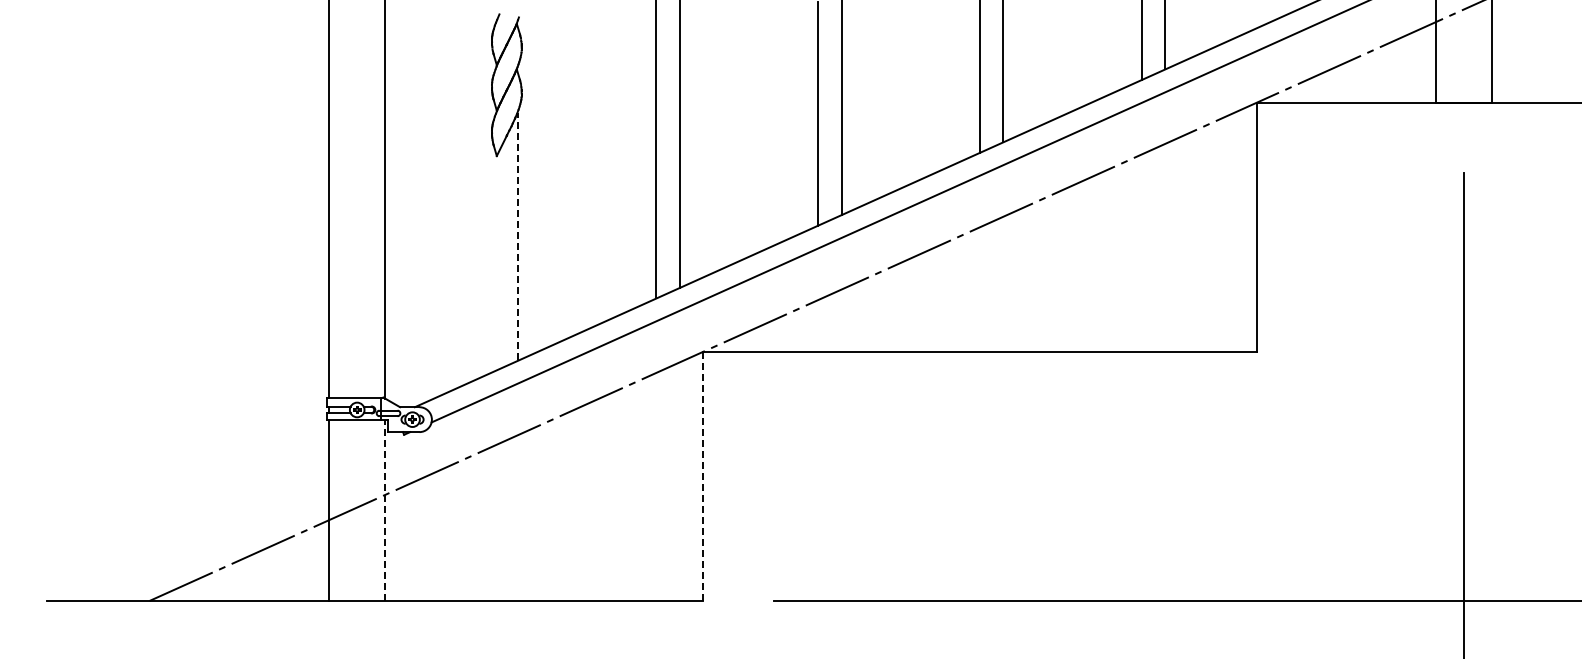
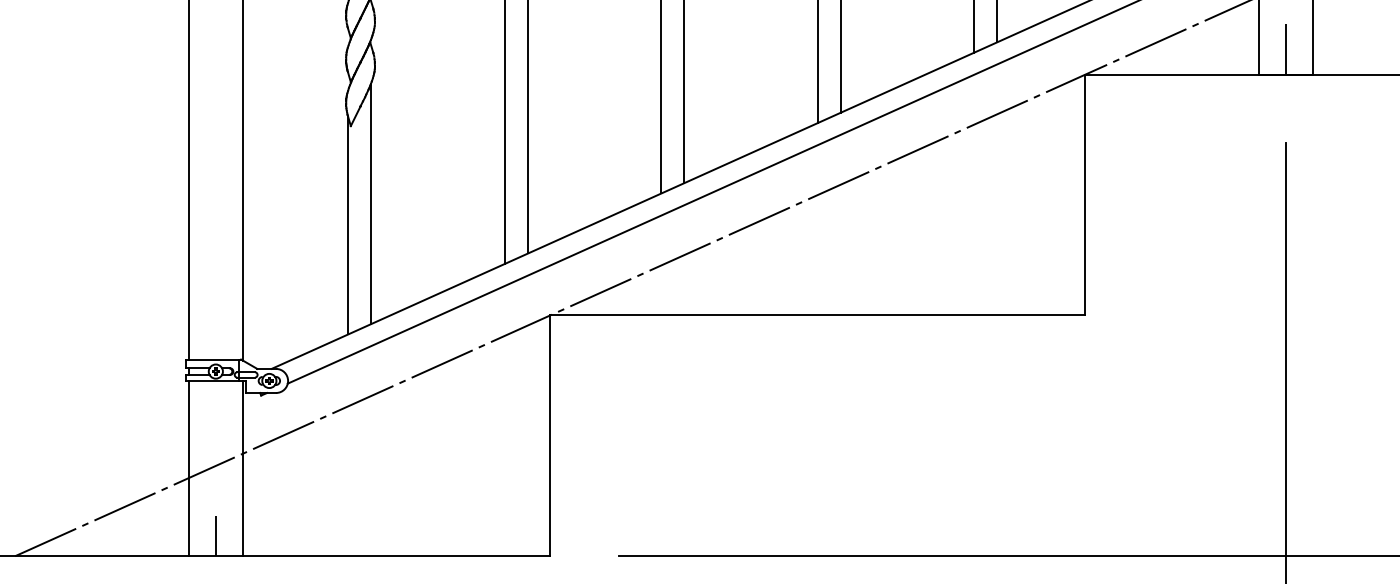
line: (1464, 76) -> (1286, 49), added
line: (517, 236) -> (370, 203), dashed -> solid
line: (494, 258) -> (348, 225), added
line: (703, 476) -> (550, 435), dashed -> solid
line: (385, 510) -> (243, 468), dashed -> solid
line: (357, 579) -> (216, 535), added

